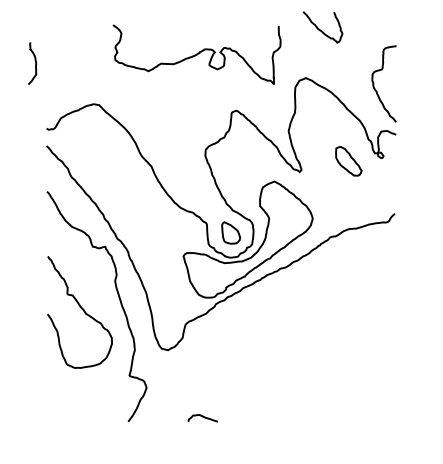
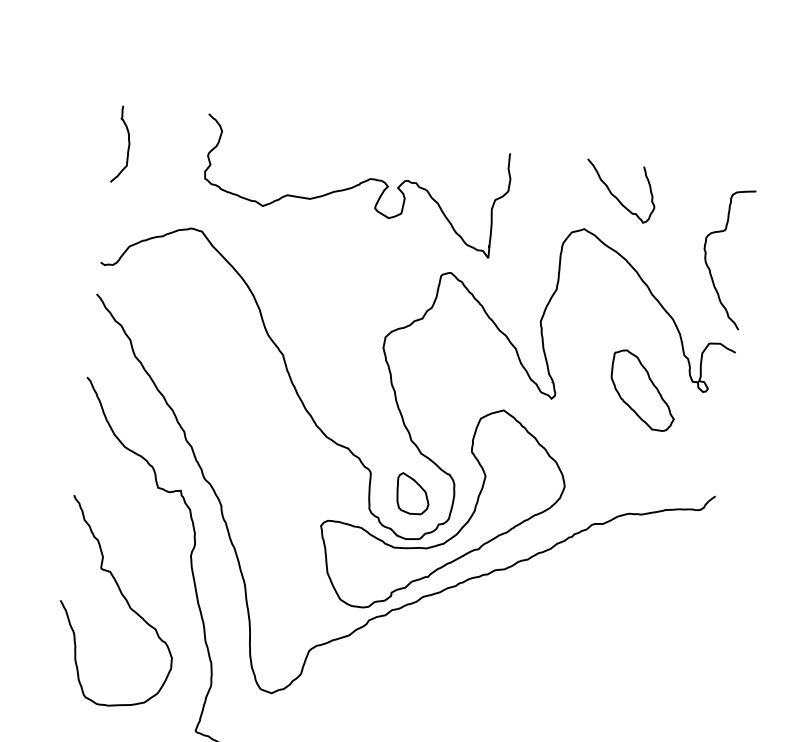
curve: (320, 29) -> (615, 194), moved
curve: (196, 54) -> (353, 186), moved
curve: (35, 63) -> (128, 145), moved
part: (348, 160) -> (643, 388), size x1.43

